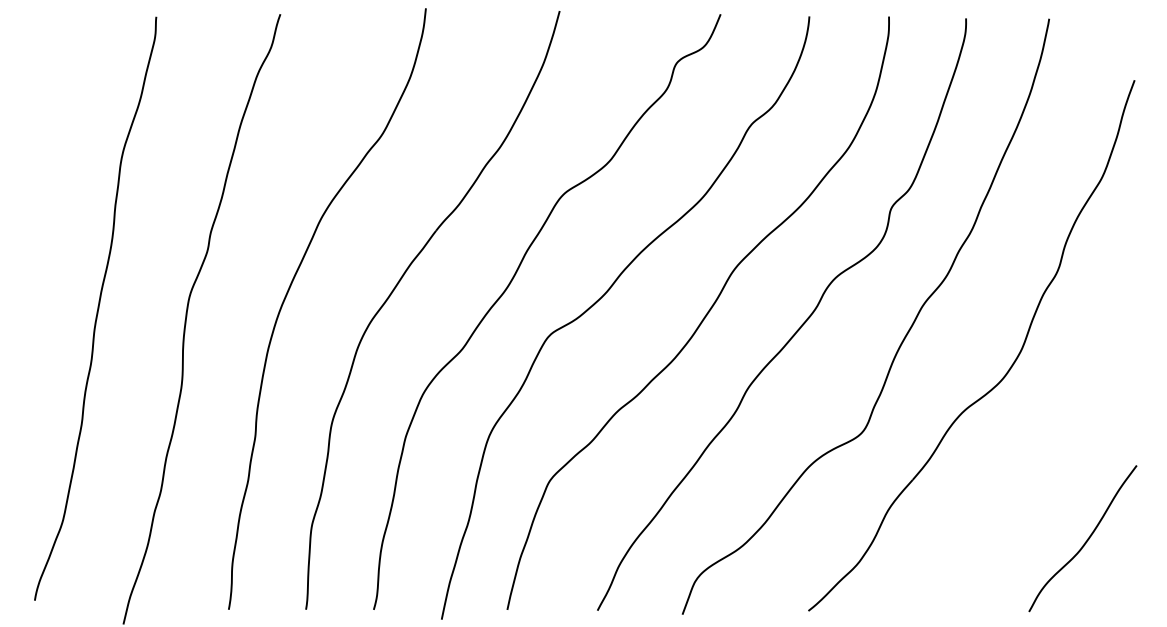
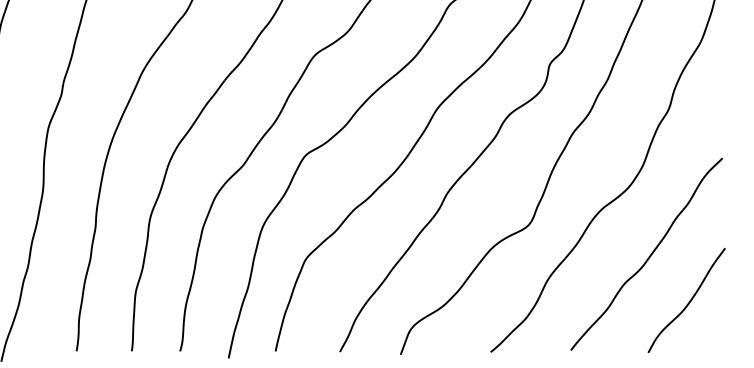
curve: (1030, 476) -> (649, 256), added

